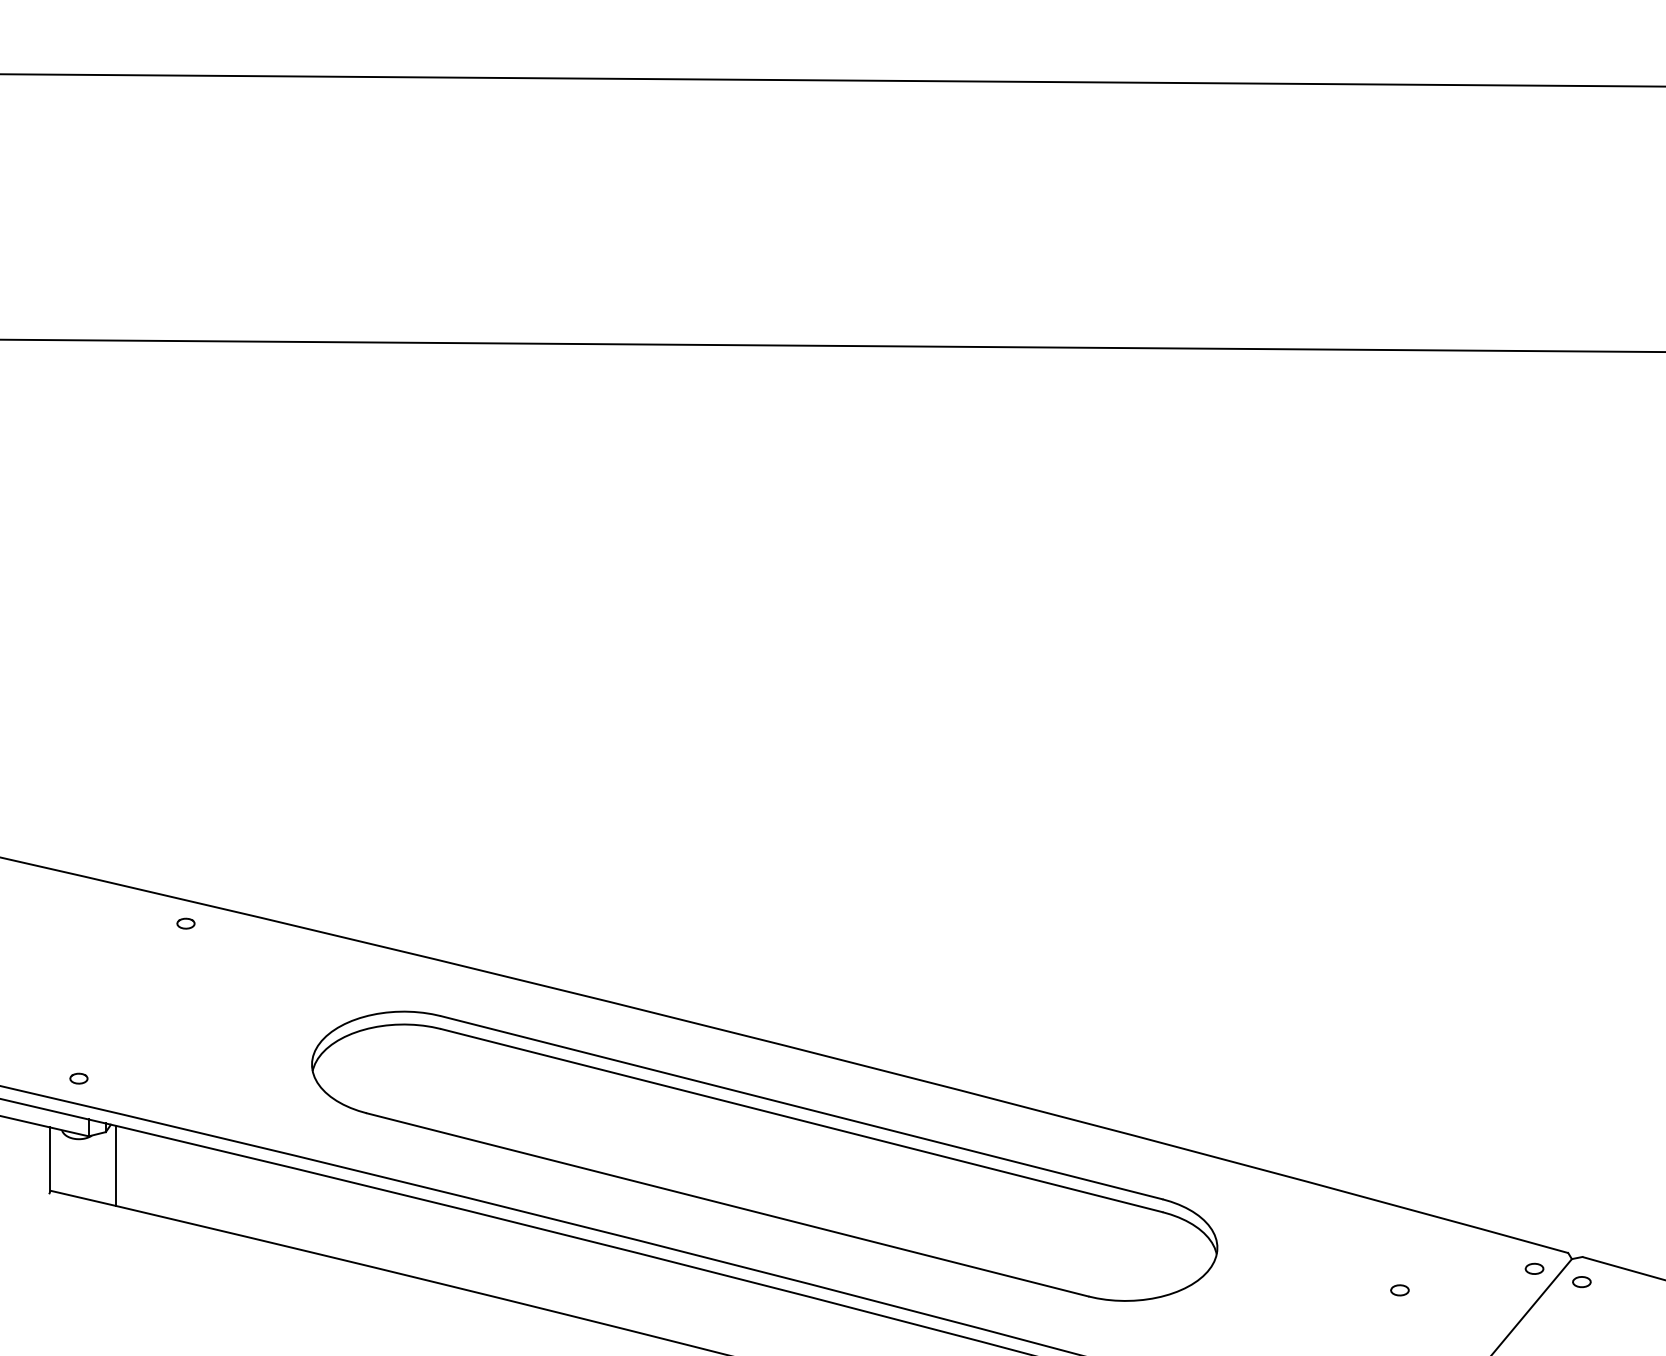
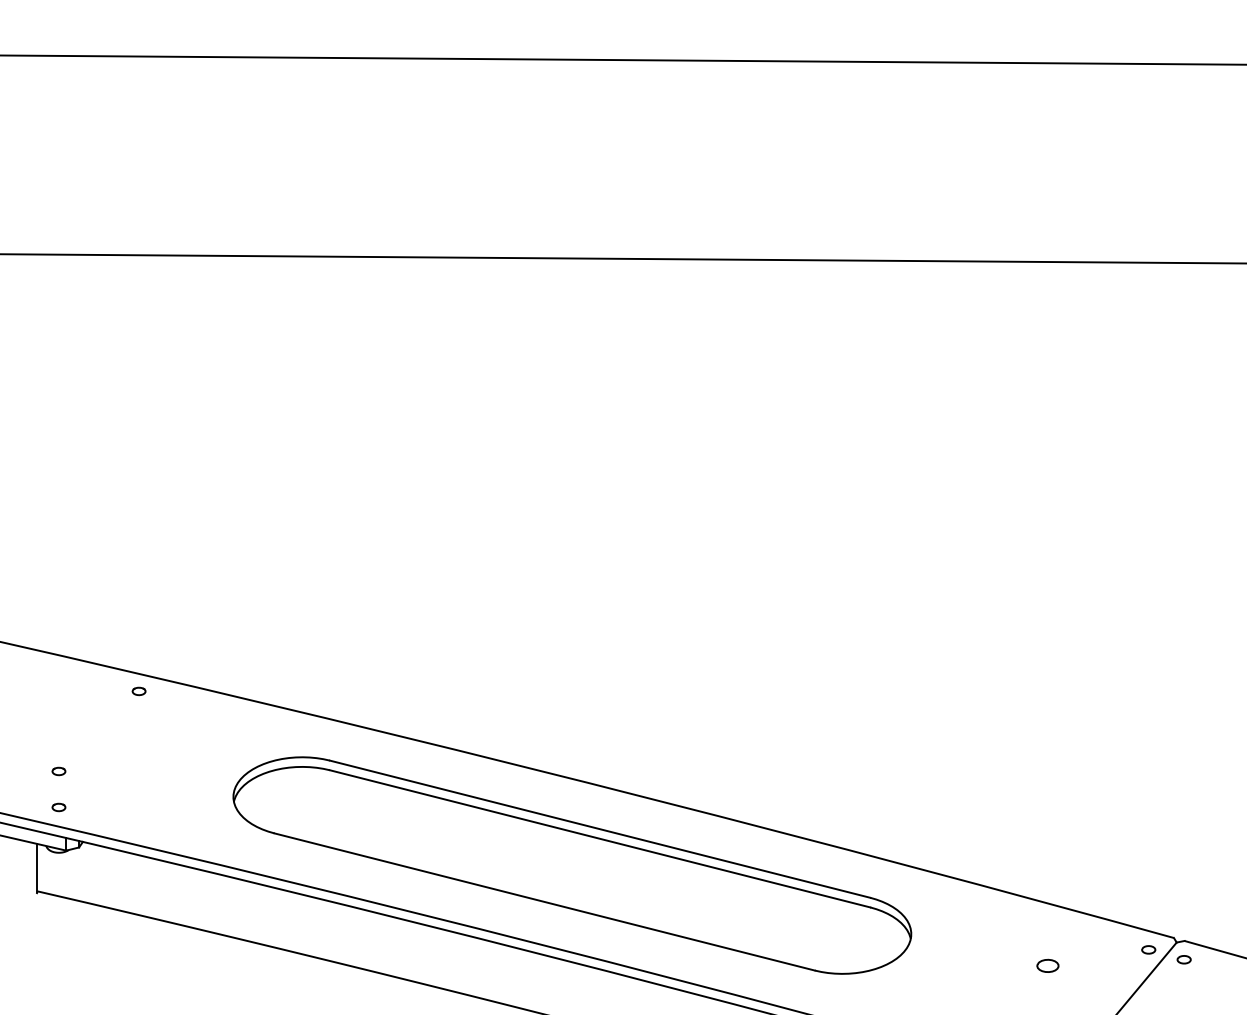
part: (78, 1030) -> (58, 771), added
line: (115, 1165) -> (86, 872), removed
part: (1399, 1289) -> (1047, 965), size x1.6

